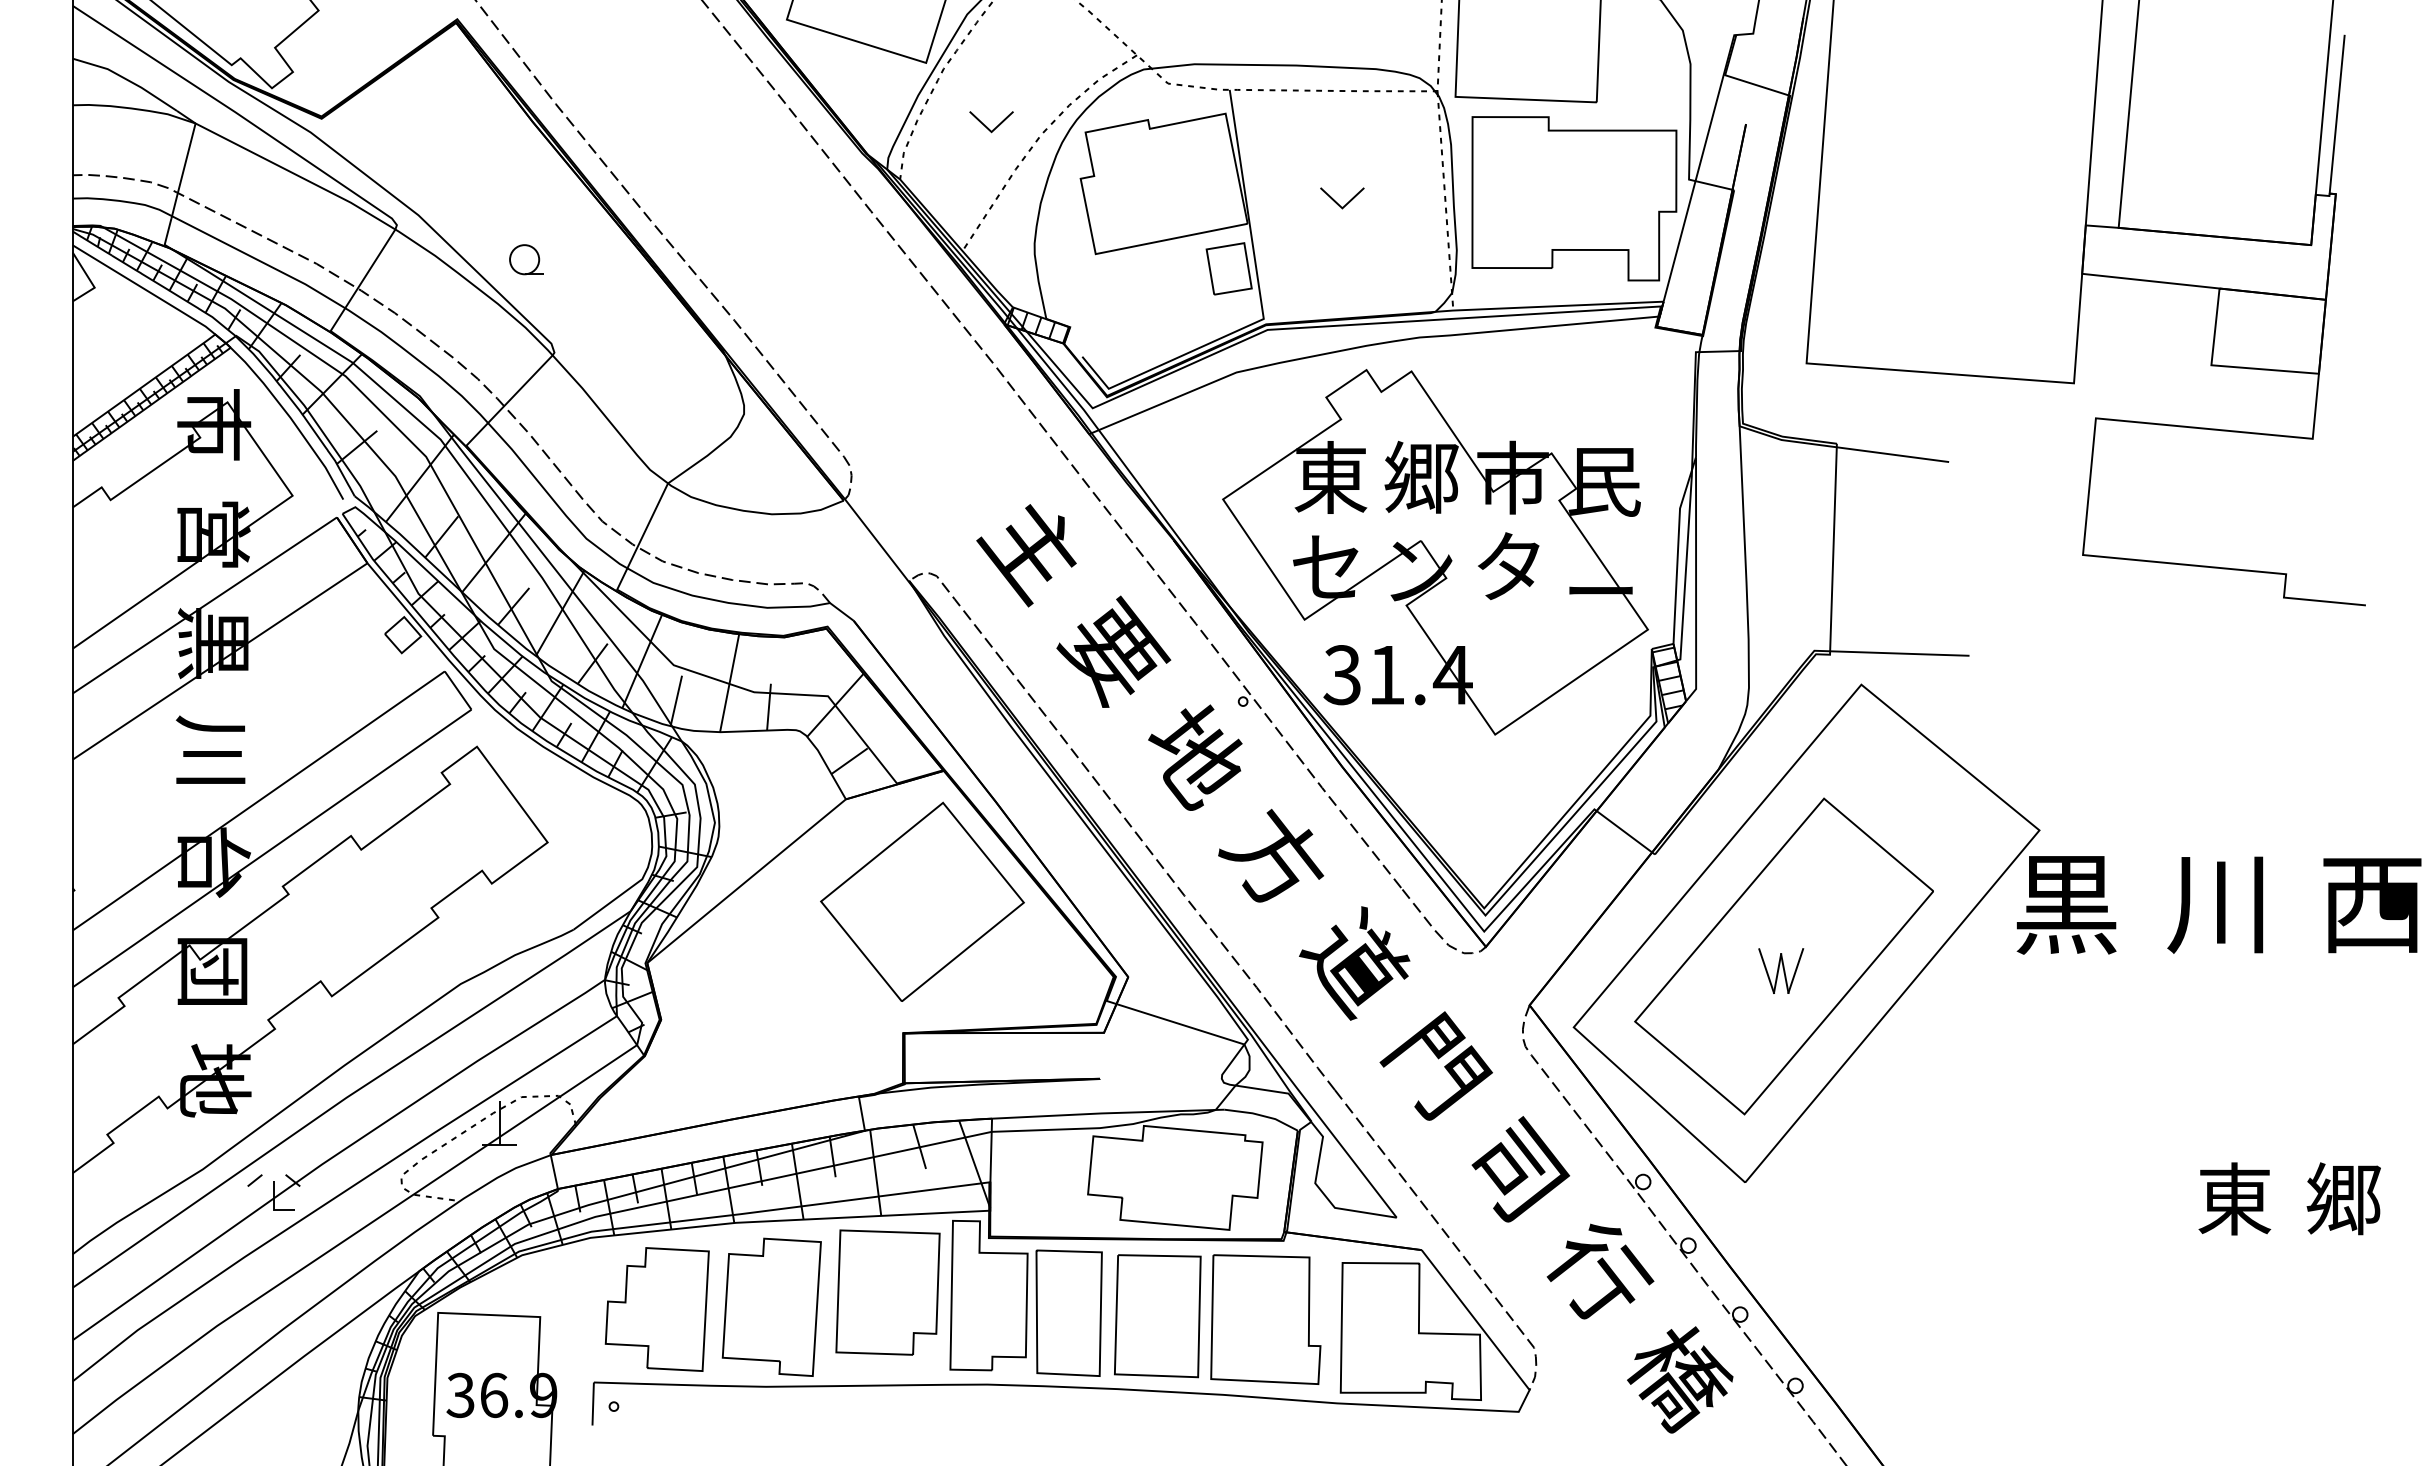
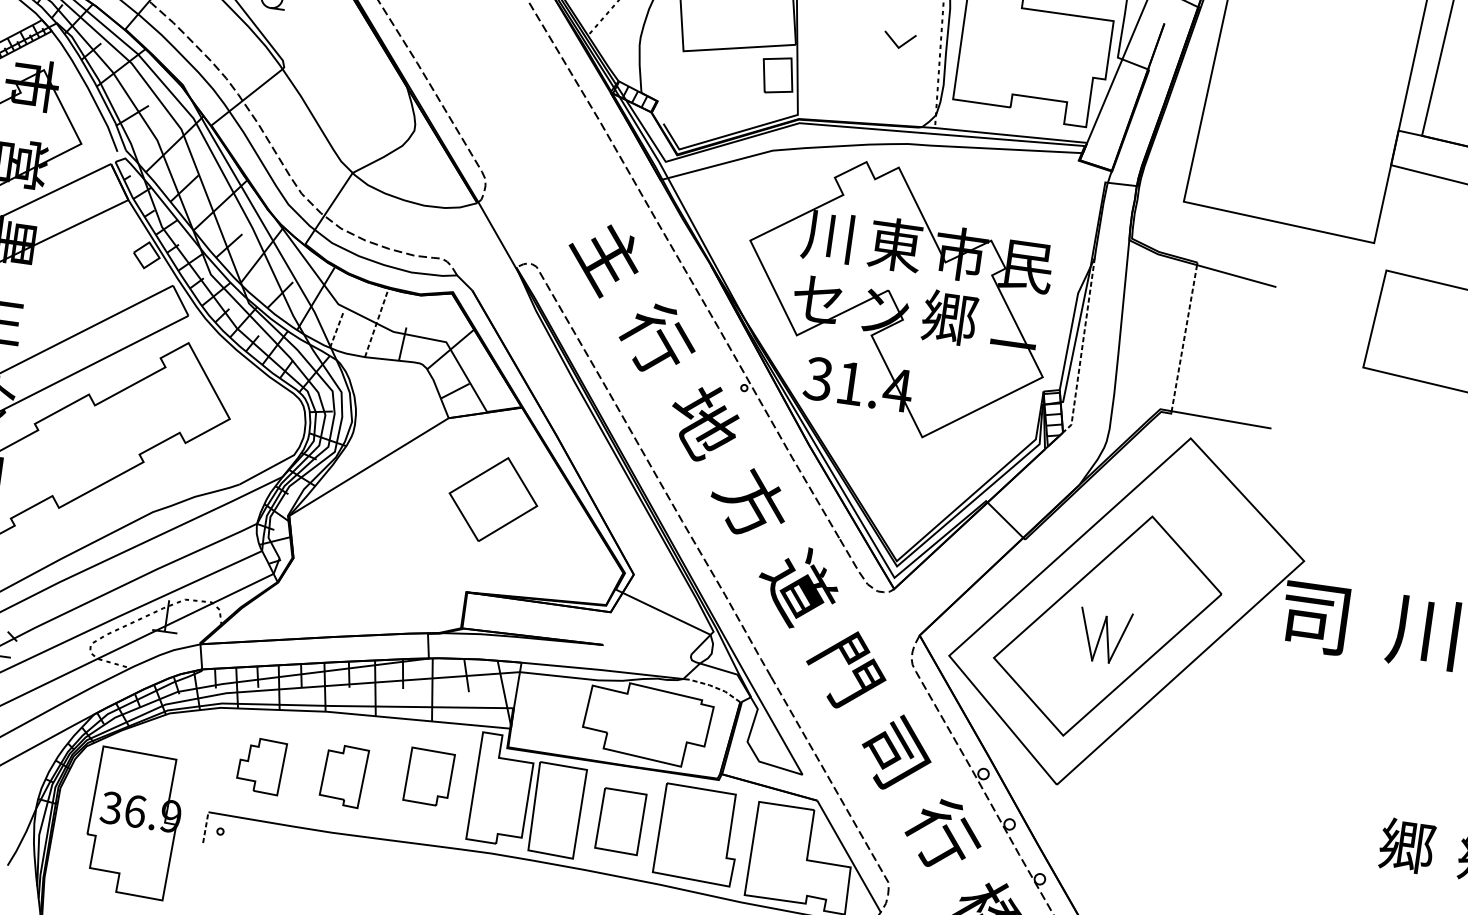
part: (1337, 202) -> (895, 43), moved
text: (1421, 476) -> (895, 244), 郷 -> 東
text: (1330, 477) -> (829, 235), 東 -> 川
line: (1833, 549) -> (1184, 338), solid -> dashed
text: (1509, 566) -> (949, 317), タ -> 郷
line: (1696, 582) -> (1082, 348), solid -> dashed
text: (1113, 651) -> (656, 338), 要 -> 行
line: (729, 683) -> (376, 323), solid -> dashed
line: (676, 700) -> (336, 329), solid -> dashed
part: (922, 901) -> (493, 499), size x0.6
text: (2066, 905) -> (1315, 617), 黒 -> 司
part: (1781, 970) -> (1104, 635), size x1.6
line: (1262, 1115) -> (716, 687), solid -> dashed
text: (2234, 1198) -> (1407, 845), 東 -> 郷
part: (887, 1292) -> (428, 777), size x0.6
part: (771, 1306) -> (343, 775), size x0.6
part: (656, 1309) -> (260, 766), size x0.6
part: (1157, 1316) -> (620, 821), size x0.7
line: (593, 1404) -> (205, 828), solid -> dashed

